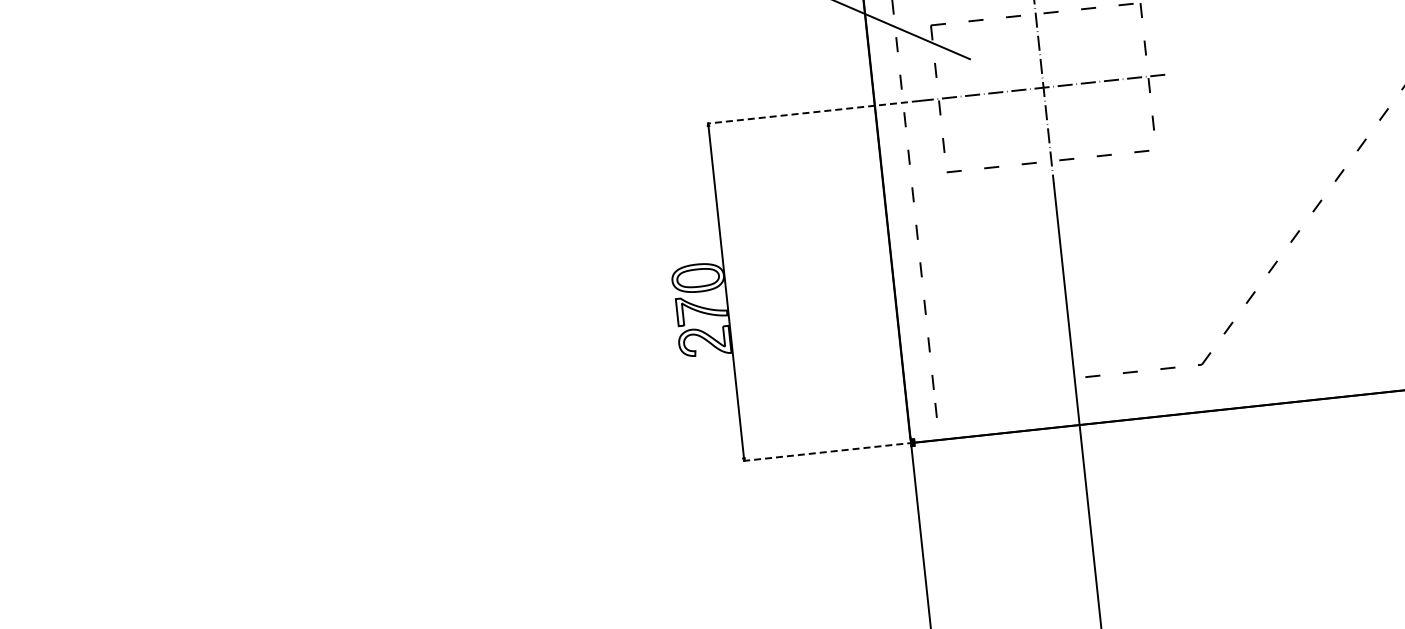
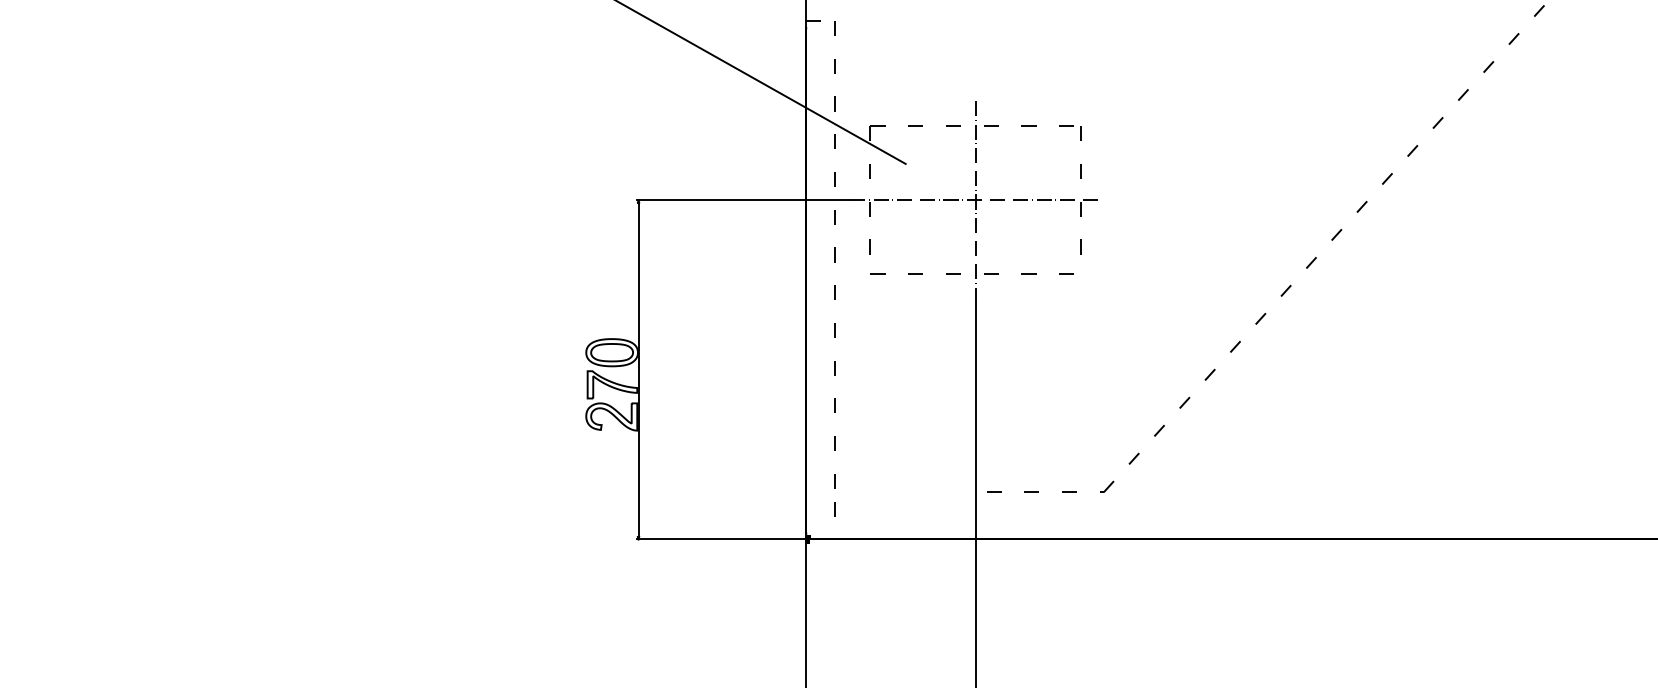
line: (812, 112) -> (743, 200), dashed -> solid
line: (827, 452) -> (722, 539), dashed -> solid

